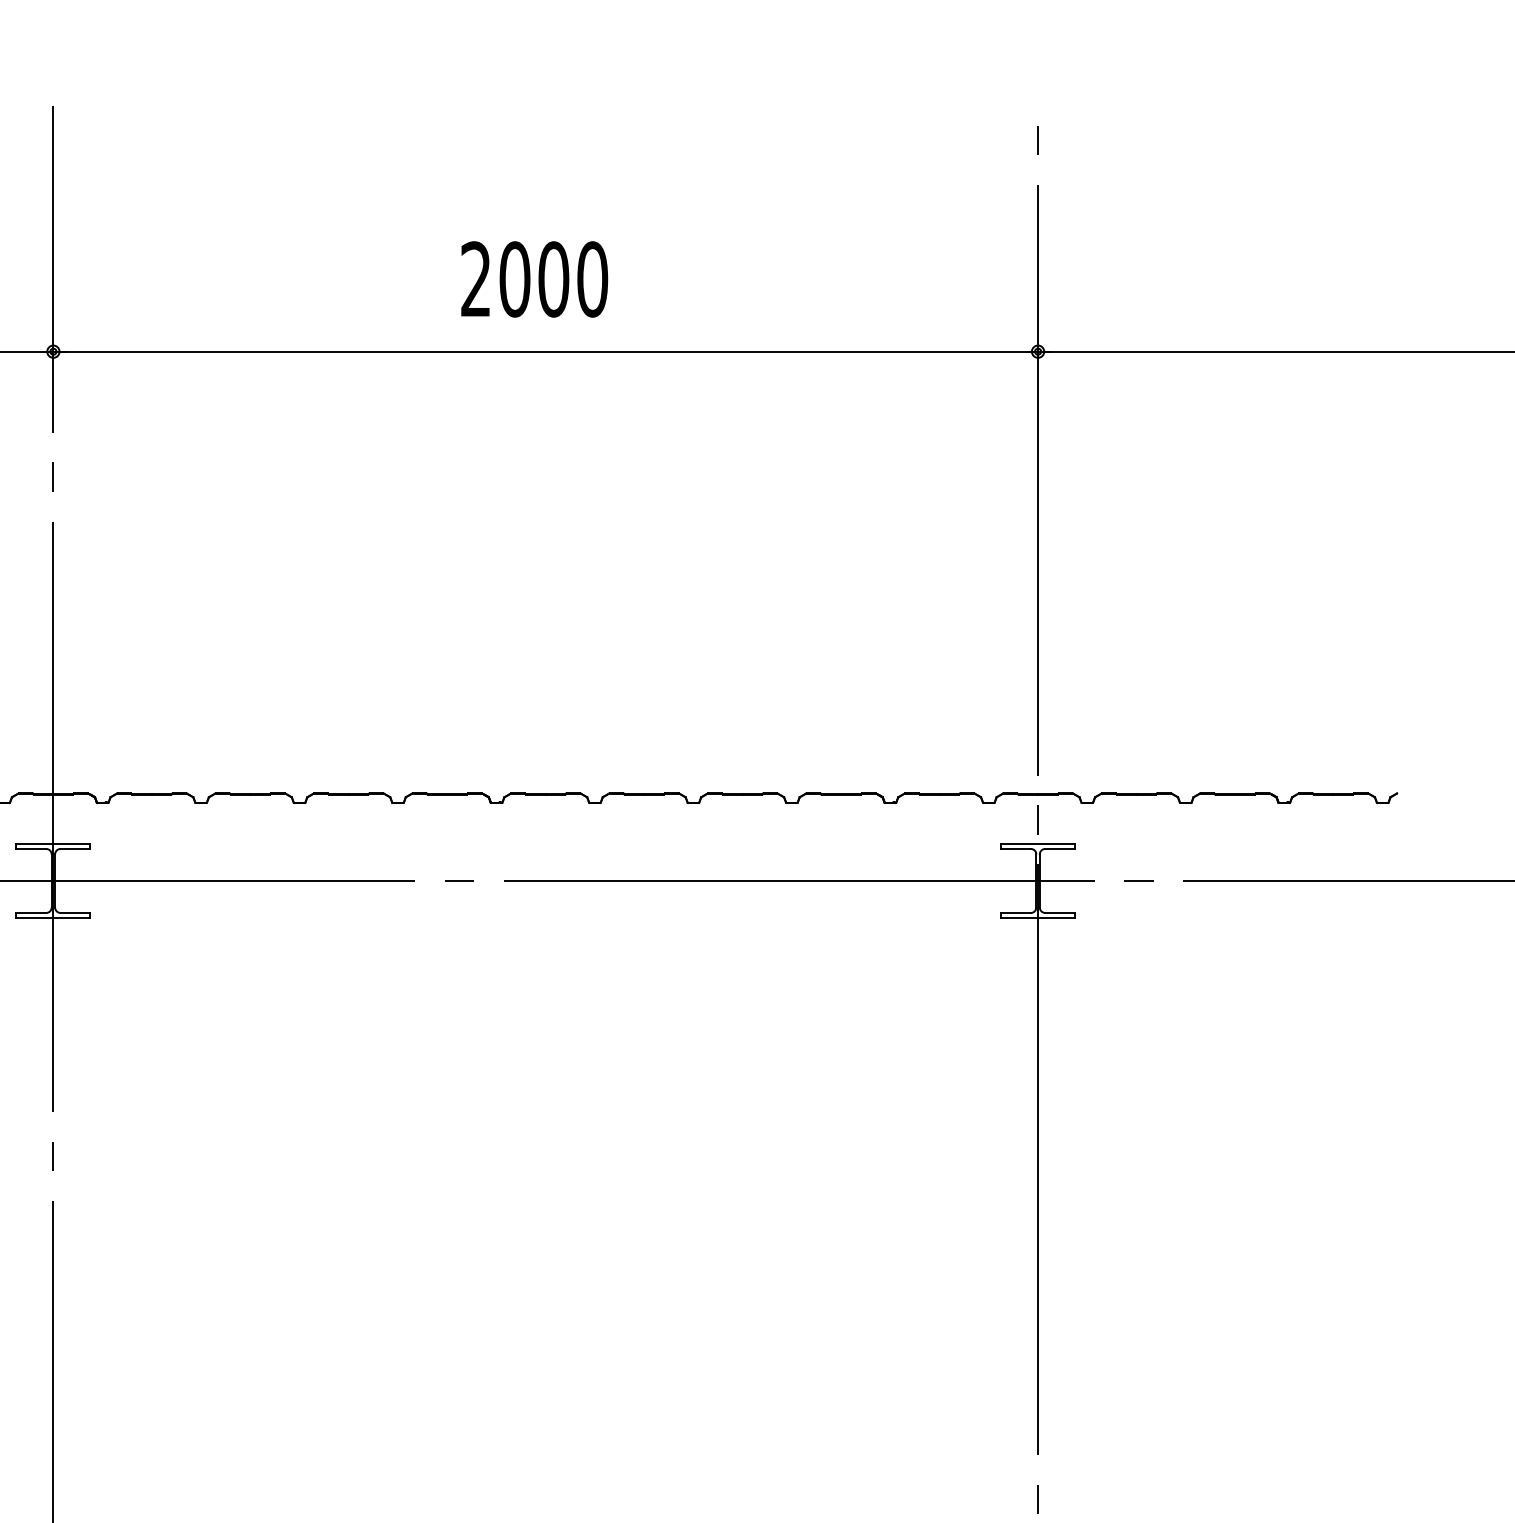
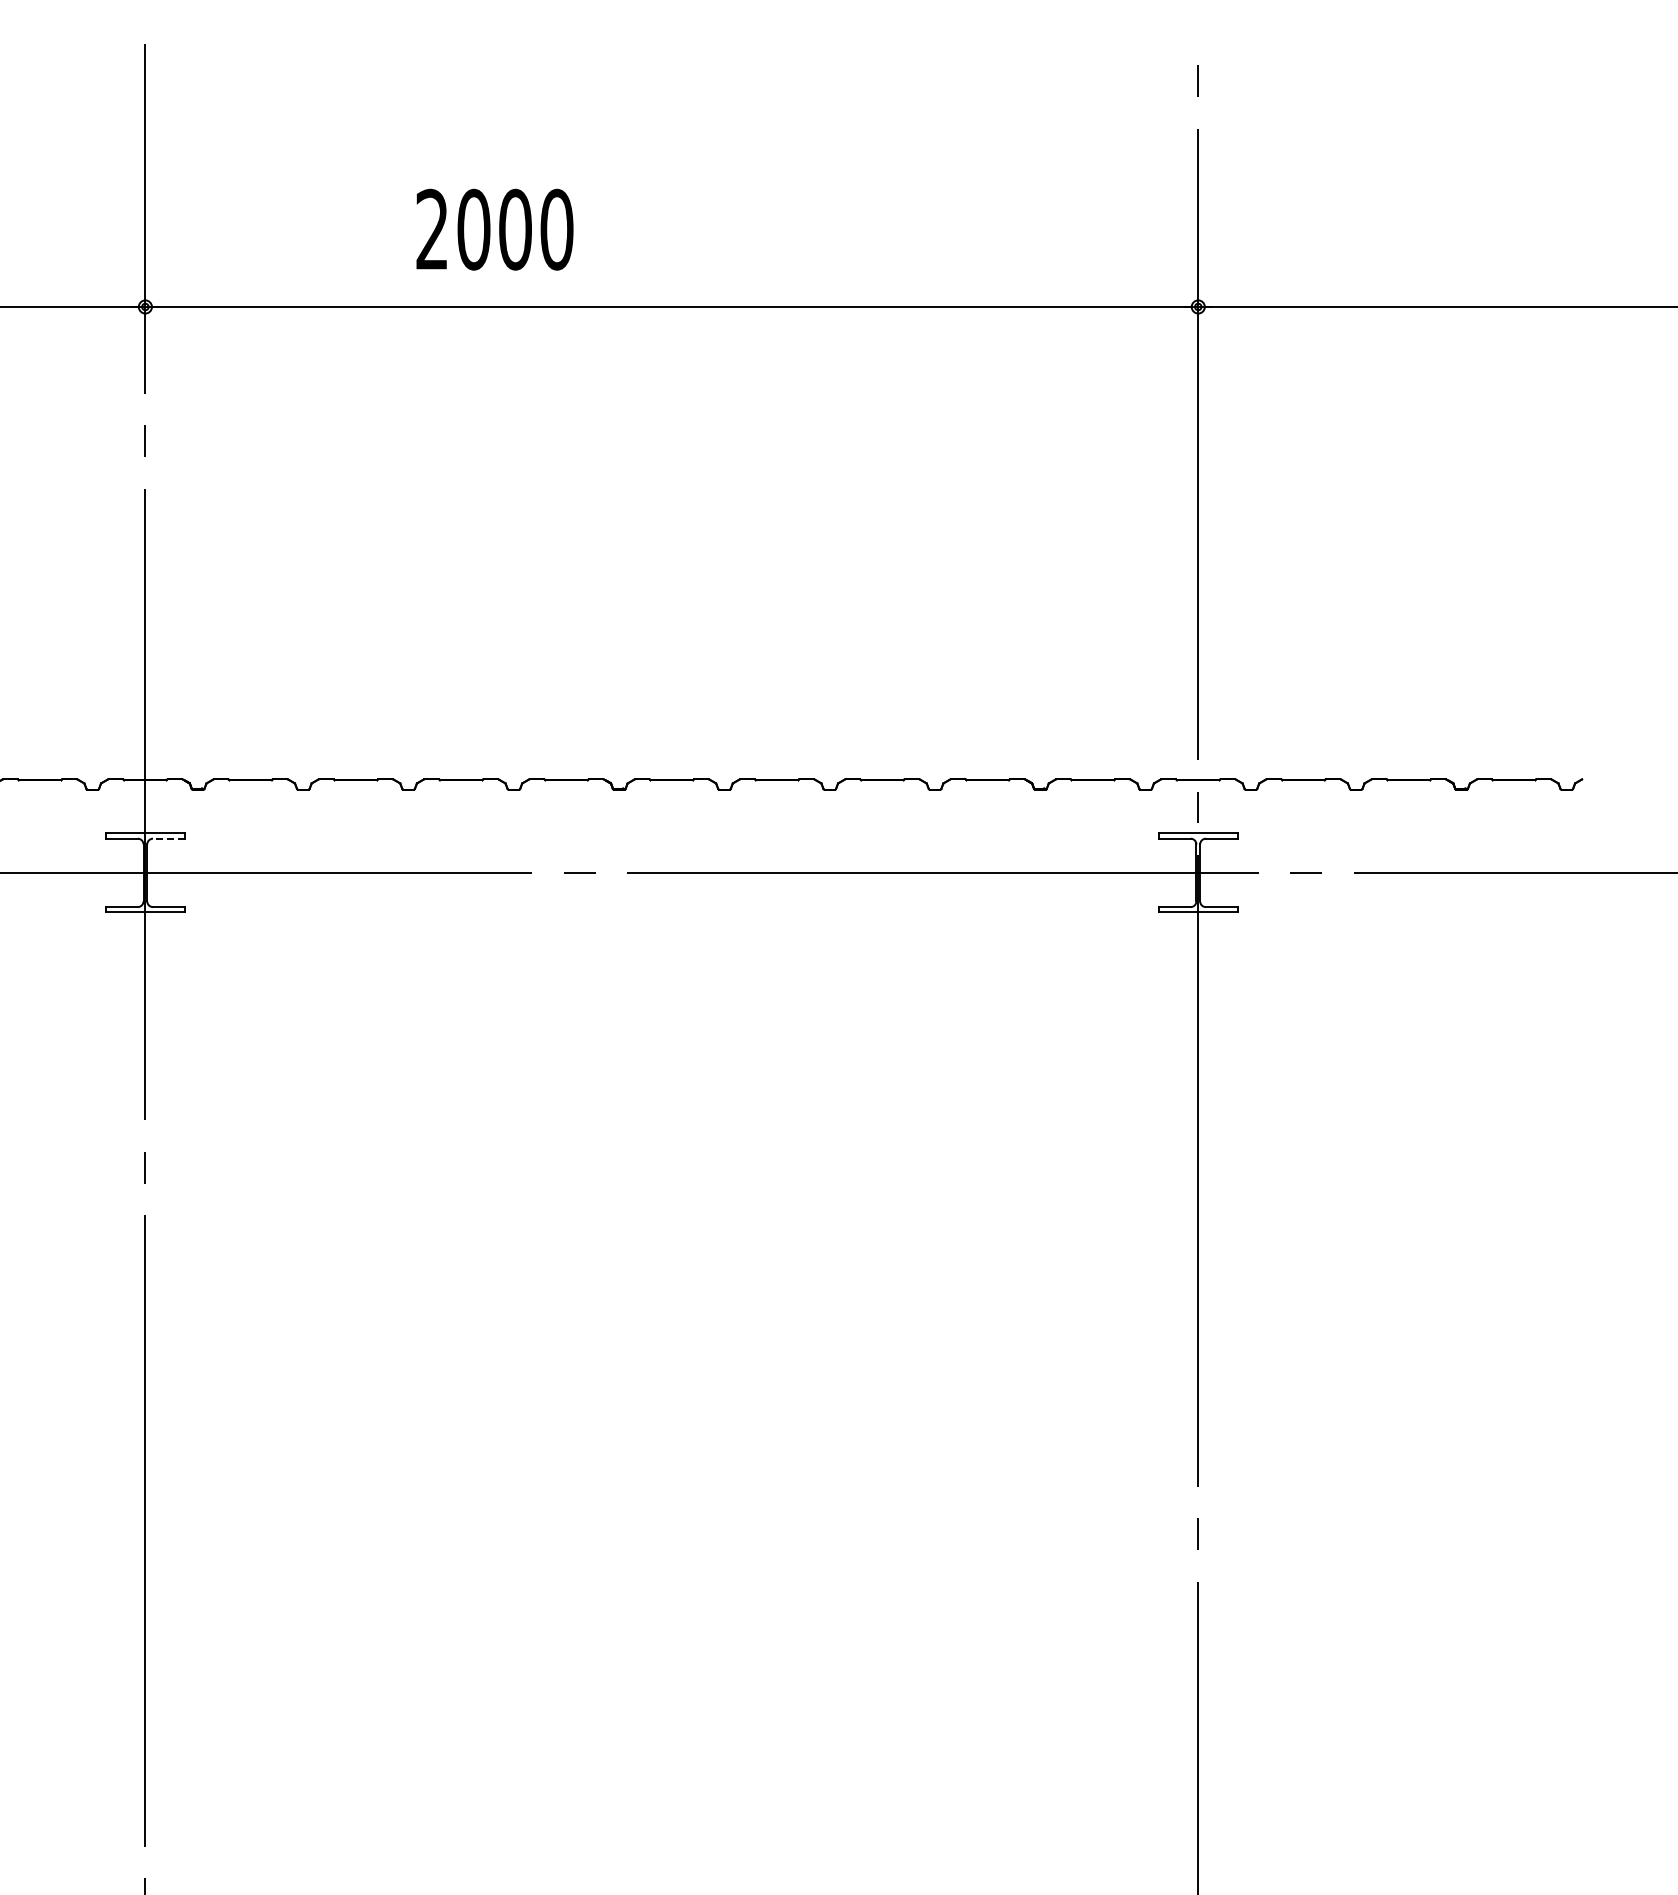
text: (534, 279) -> (494, 229), moved
line: (75, 848) -> (168, 838), solid -> dashed

